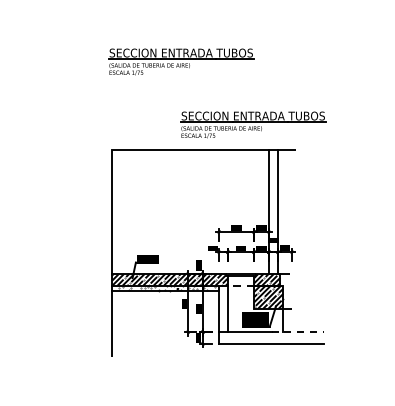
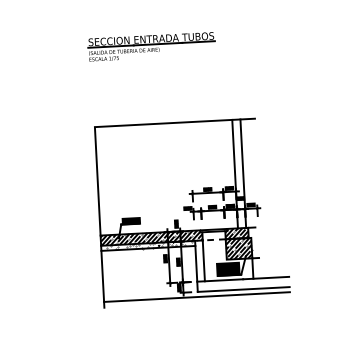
part: (253, 124) -> (217, 98), removed
line: (298, 332) -> (266, 278), dashed -> solid
line: (217, 349) -> (196, 296), added

